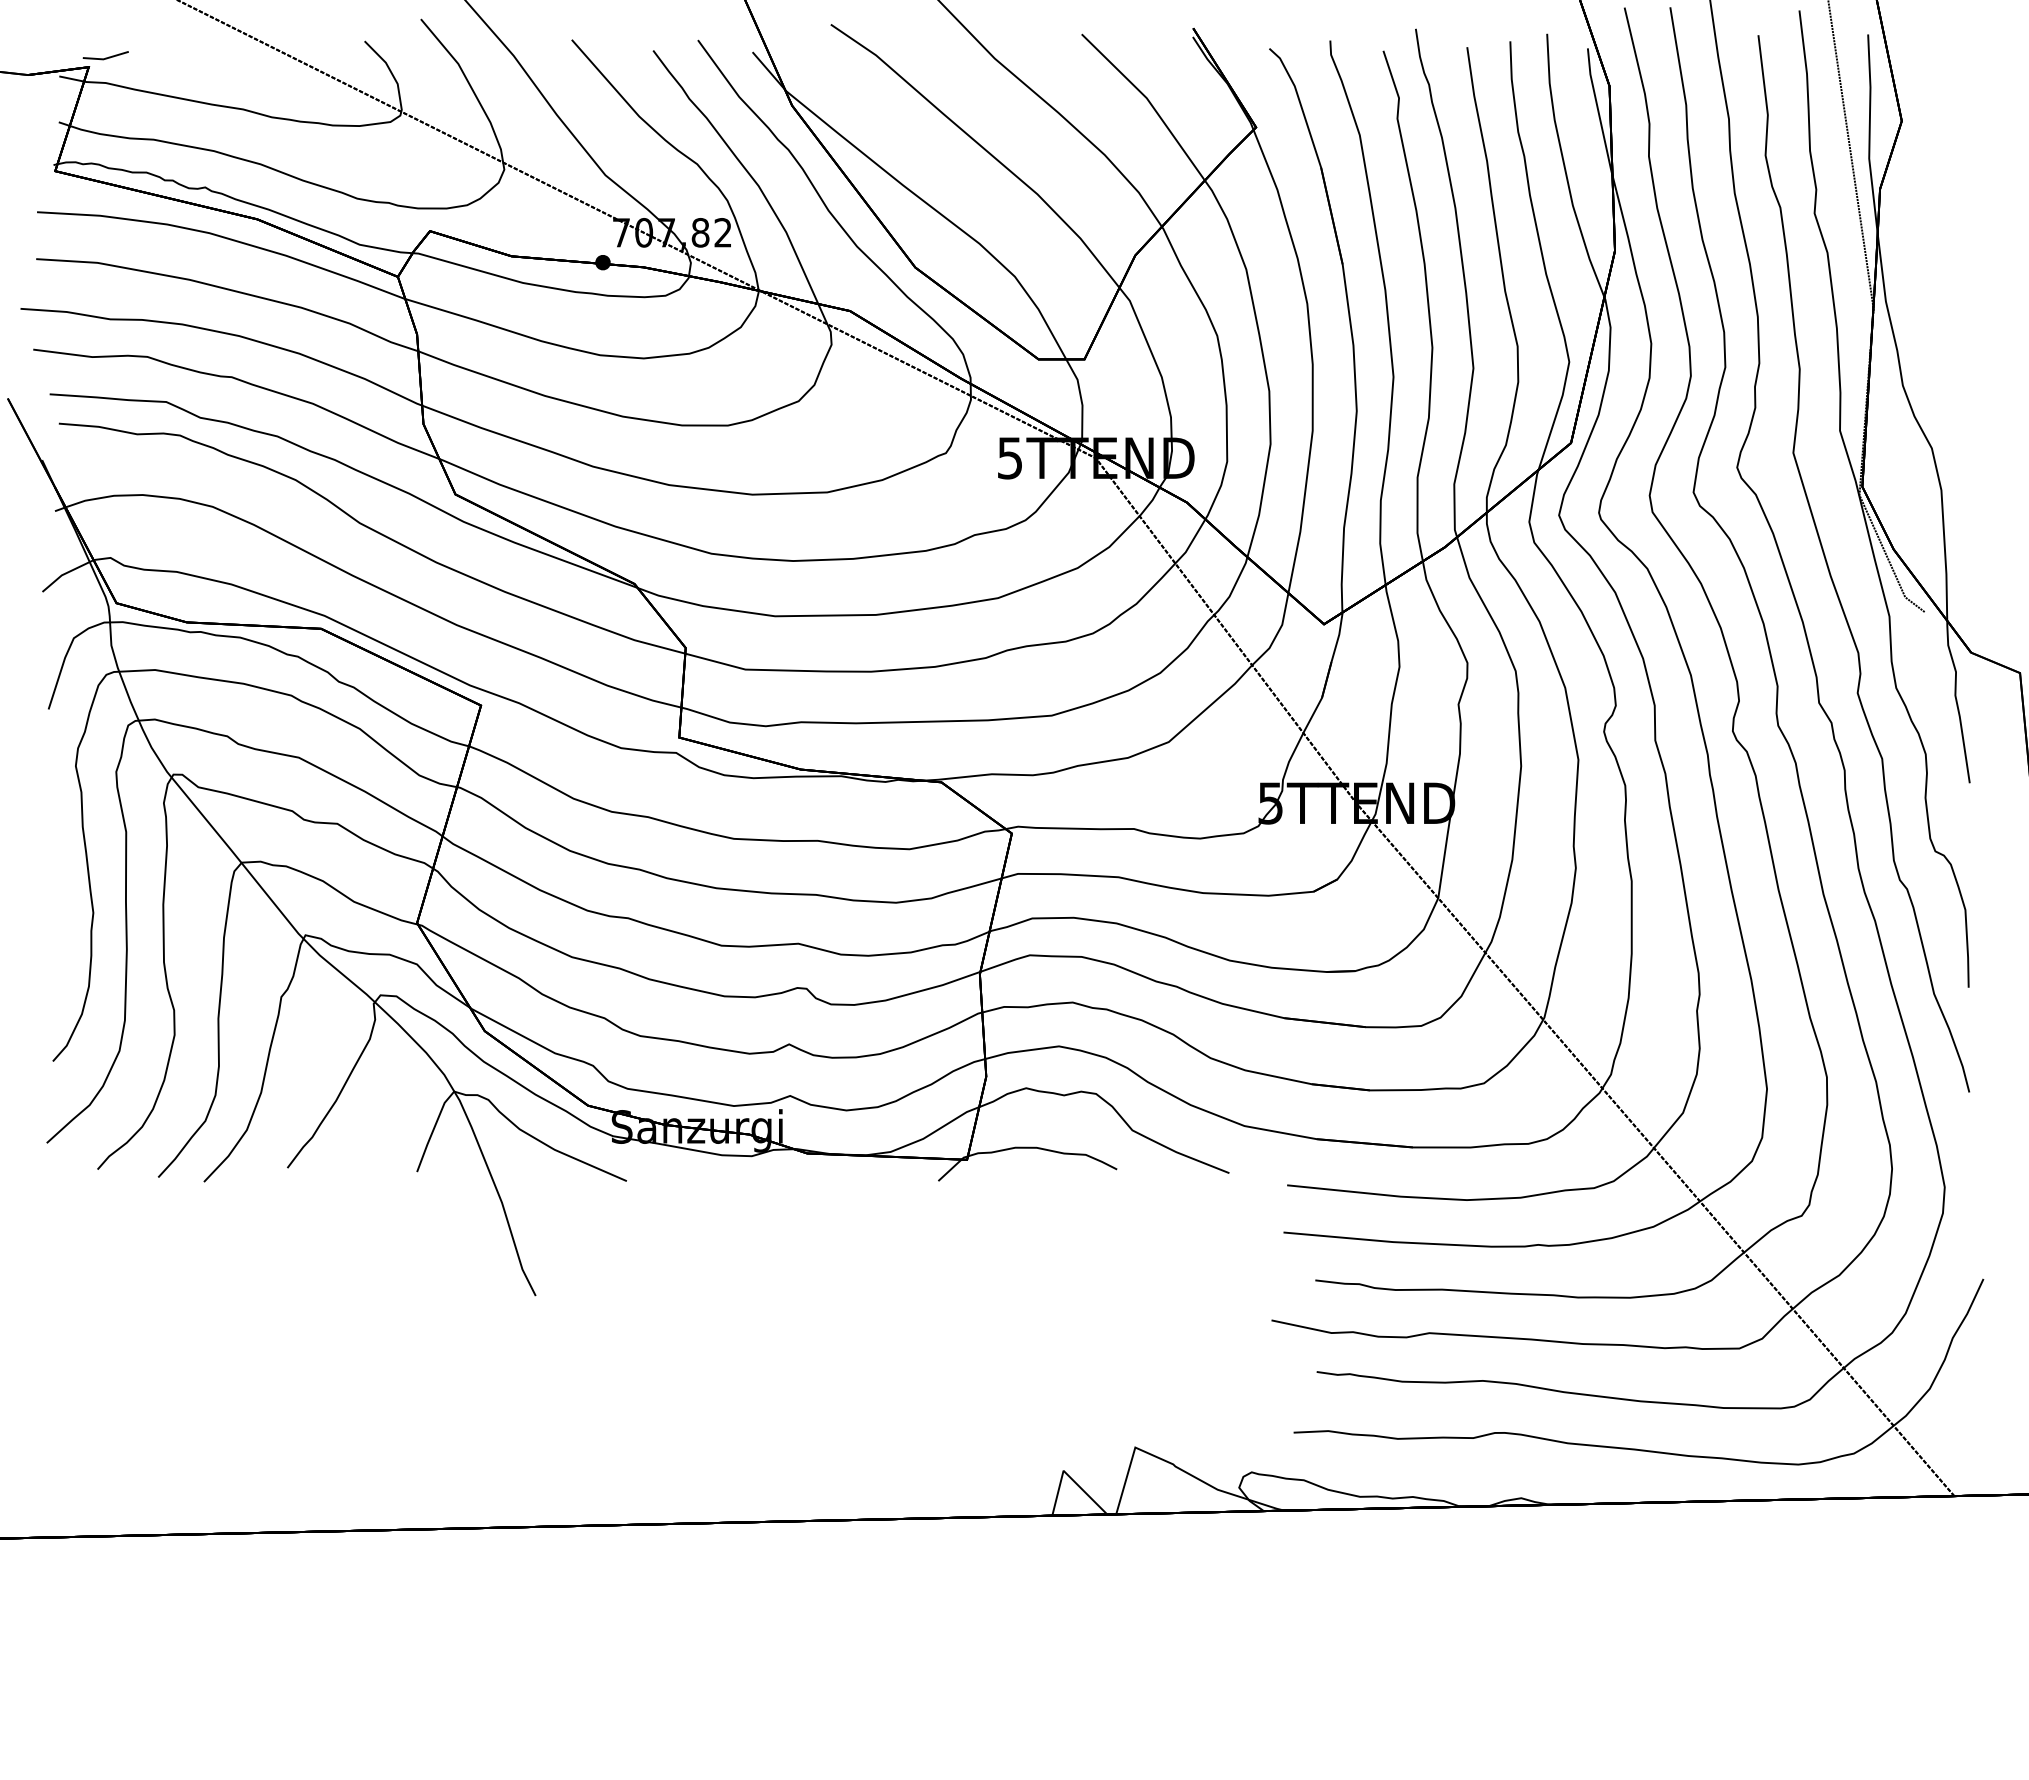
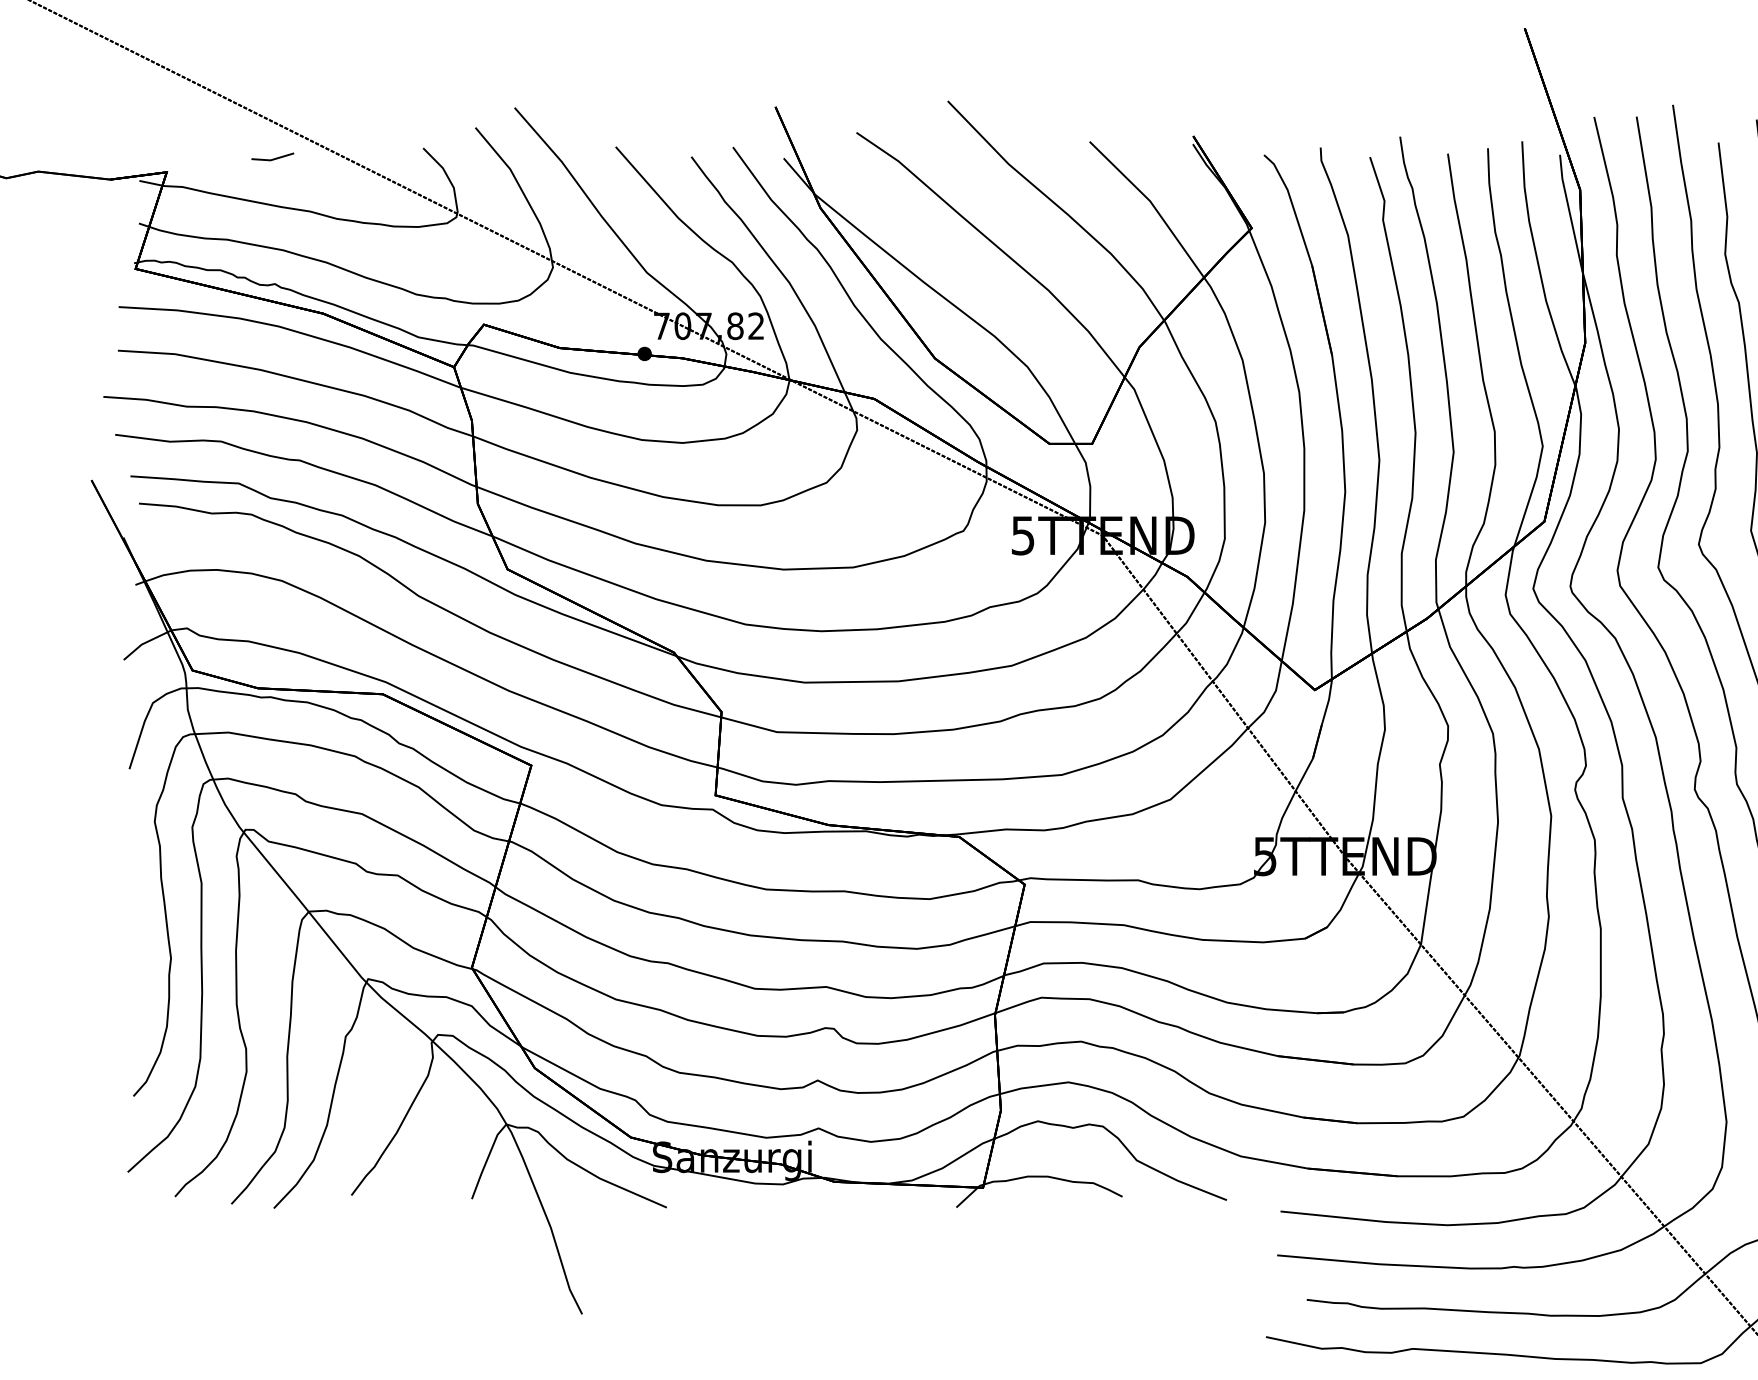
line: (105, 57) -> (272, 158), moved

